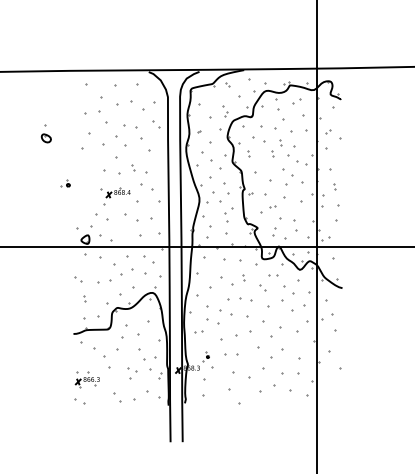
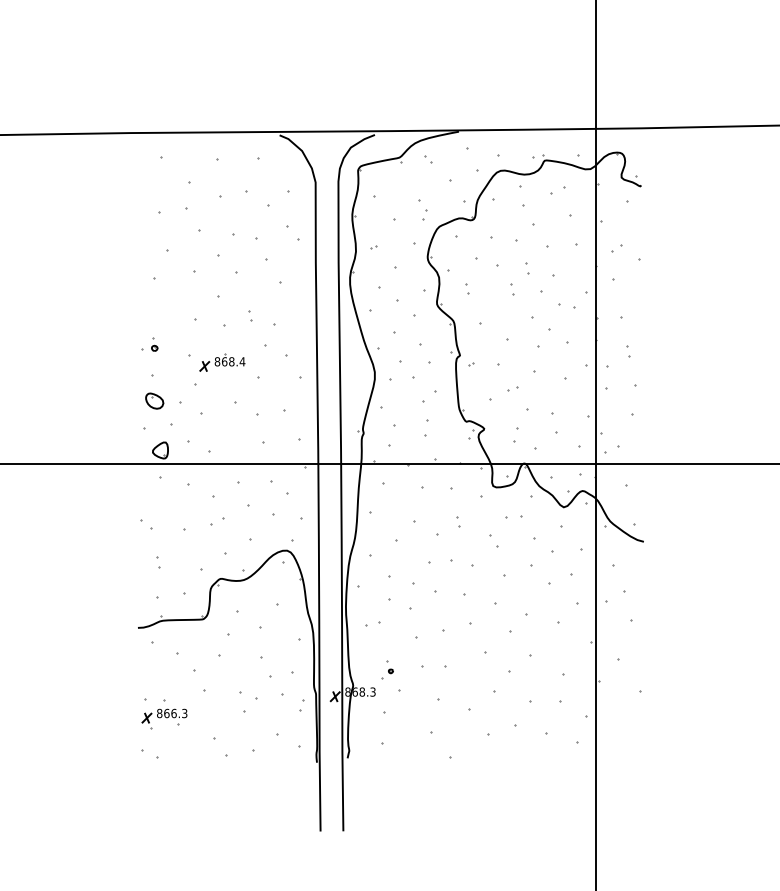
part: (45, 133) -> (153, 391), moved
part: (65, 183) -> (149, 344), moved
part: (226, 227) -> (425, 427), size x0.62
part: (115, 277) -> (216, 521), size x0.62

